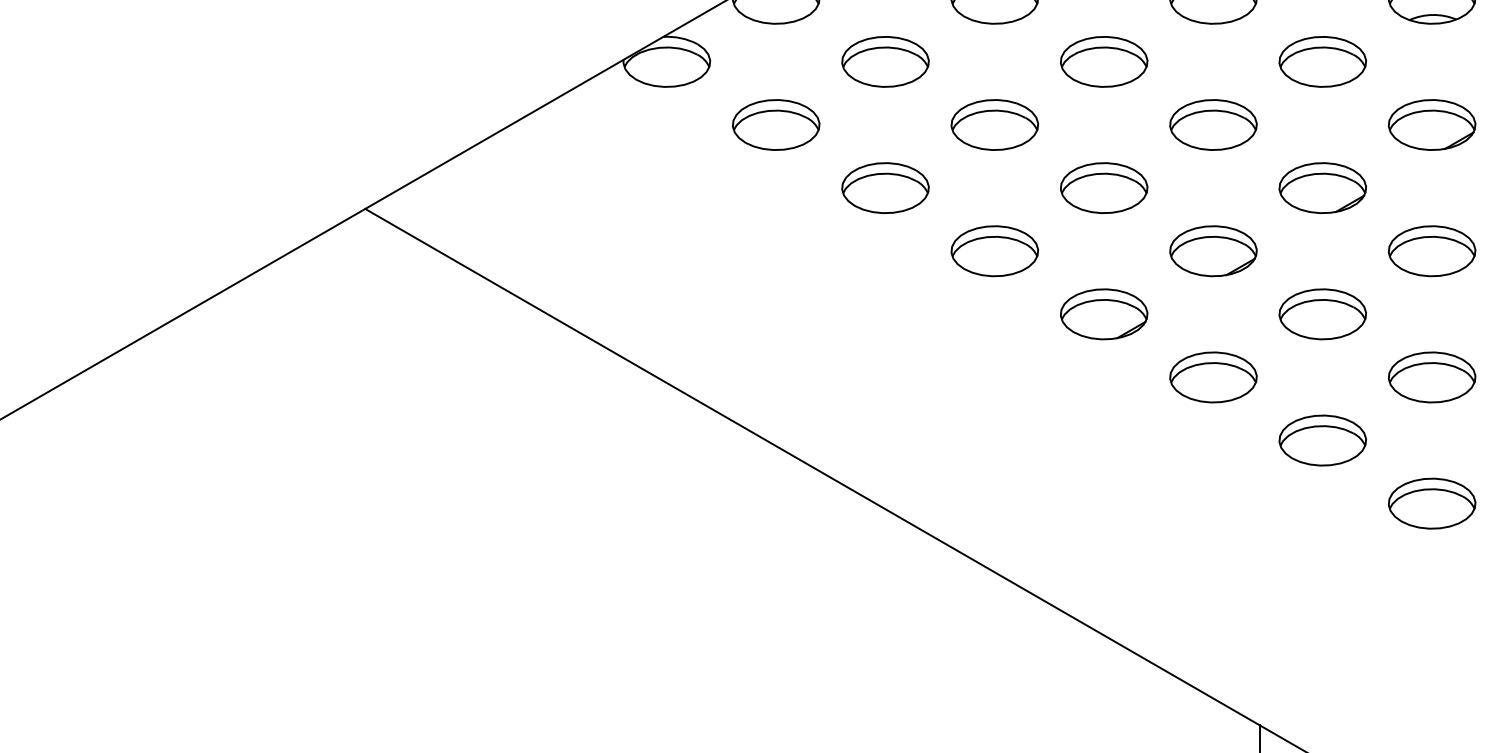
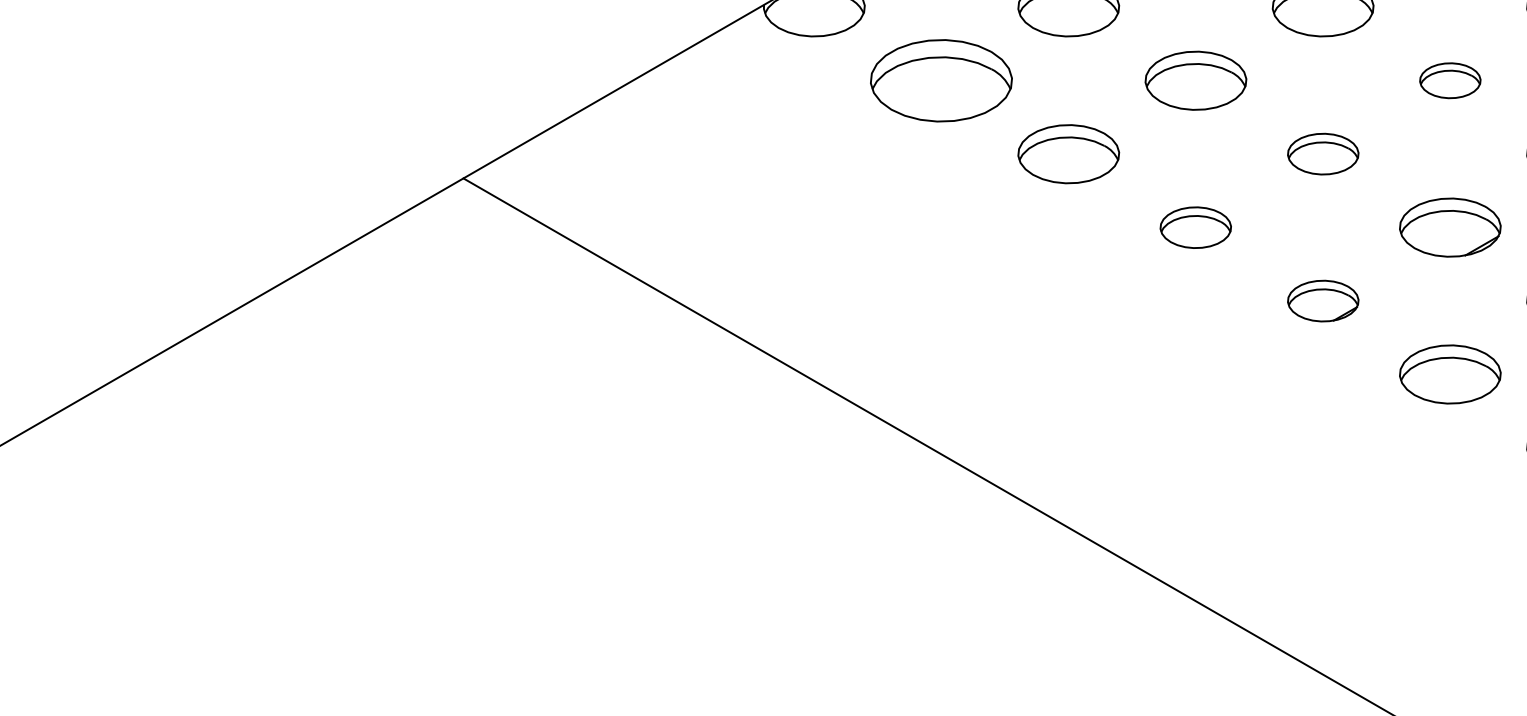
part: (776, 124) -> (941, 80), size x1.4
part: (1213, 124) -> (1450, 80), size x0.6
part: (1104, 187) -> (1323, 153), size x0.7
part: (994, 251) -> (1195, 227), size x0.7
part: (1104, 314) -> (1323, 301), size x0.7

